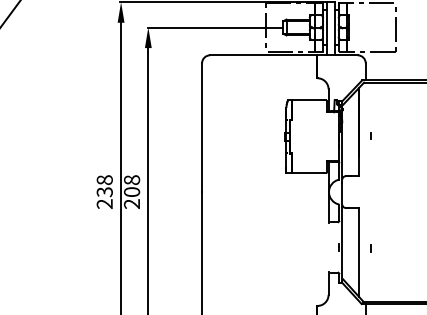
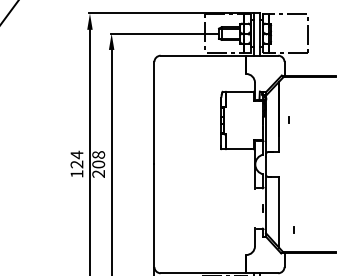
text: (104, 190) -> (76, 163), 238 -> 124
line: (370, 247) -> (293, 229), moved

